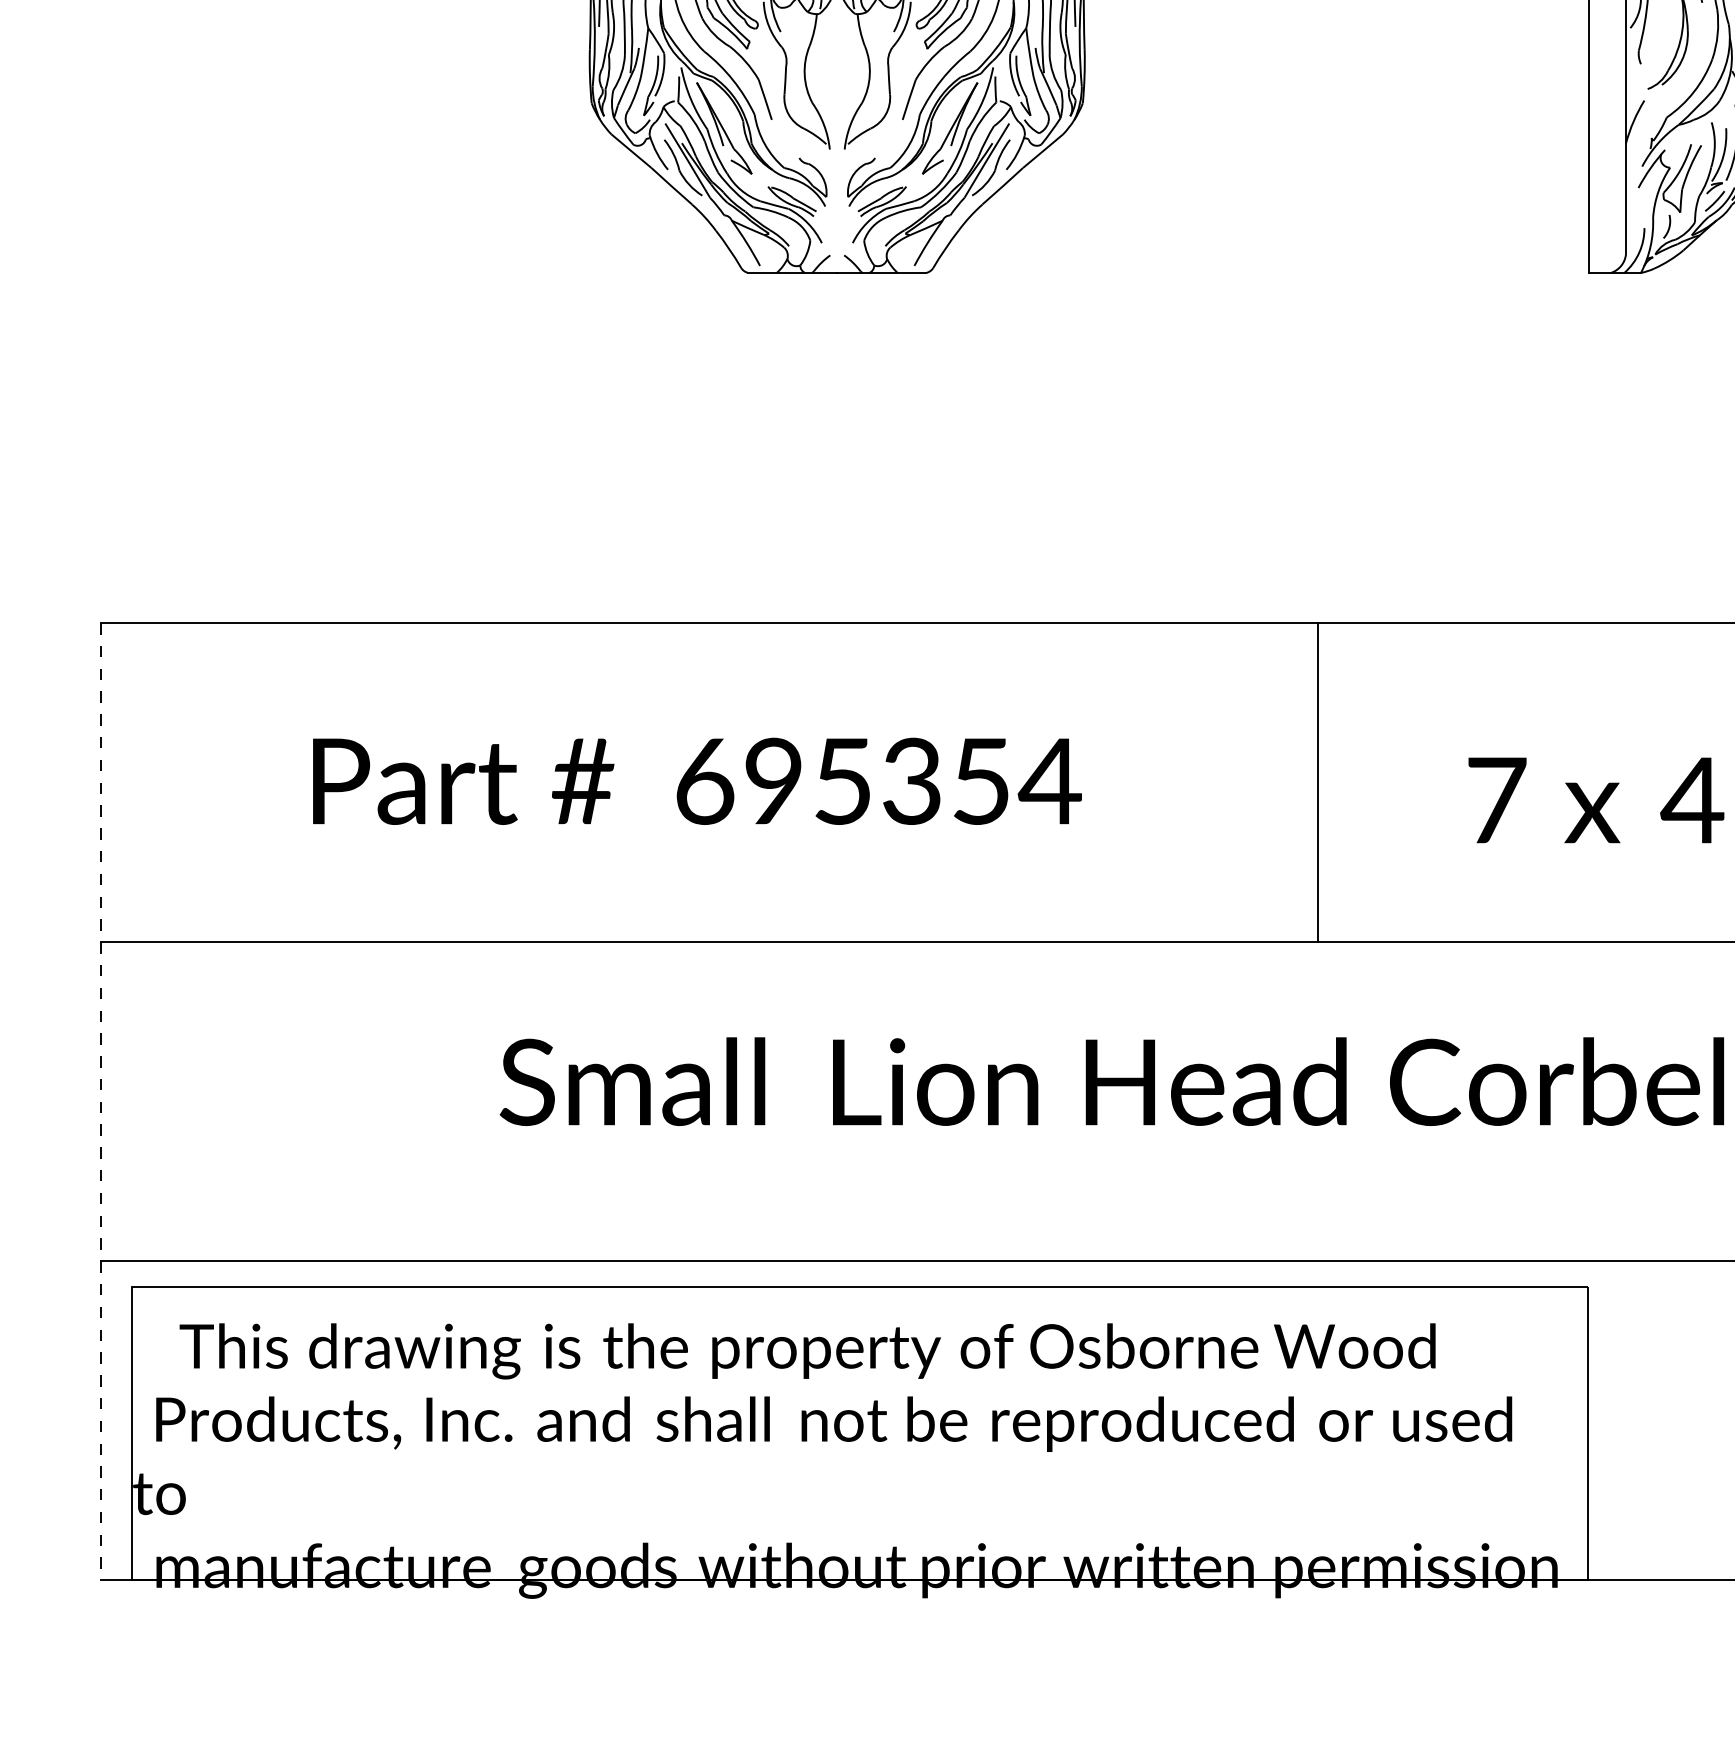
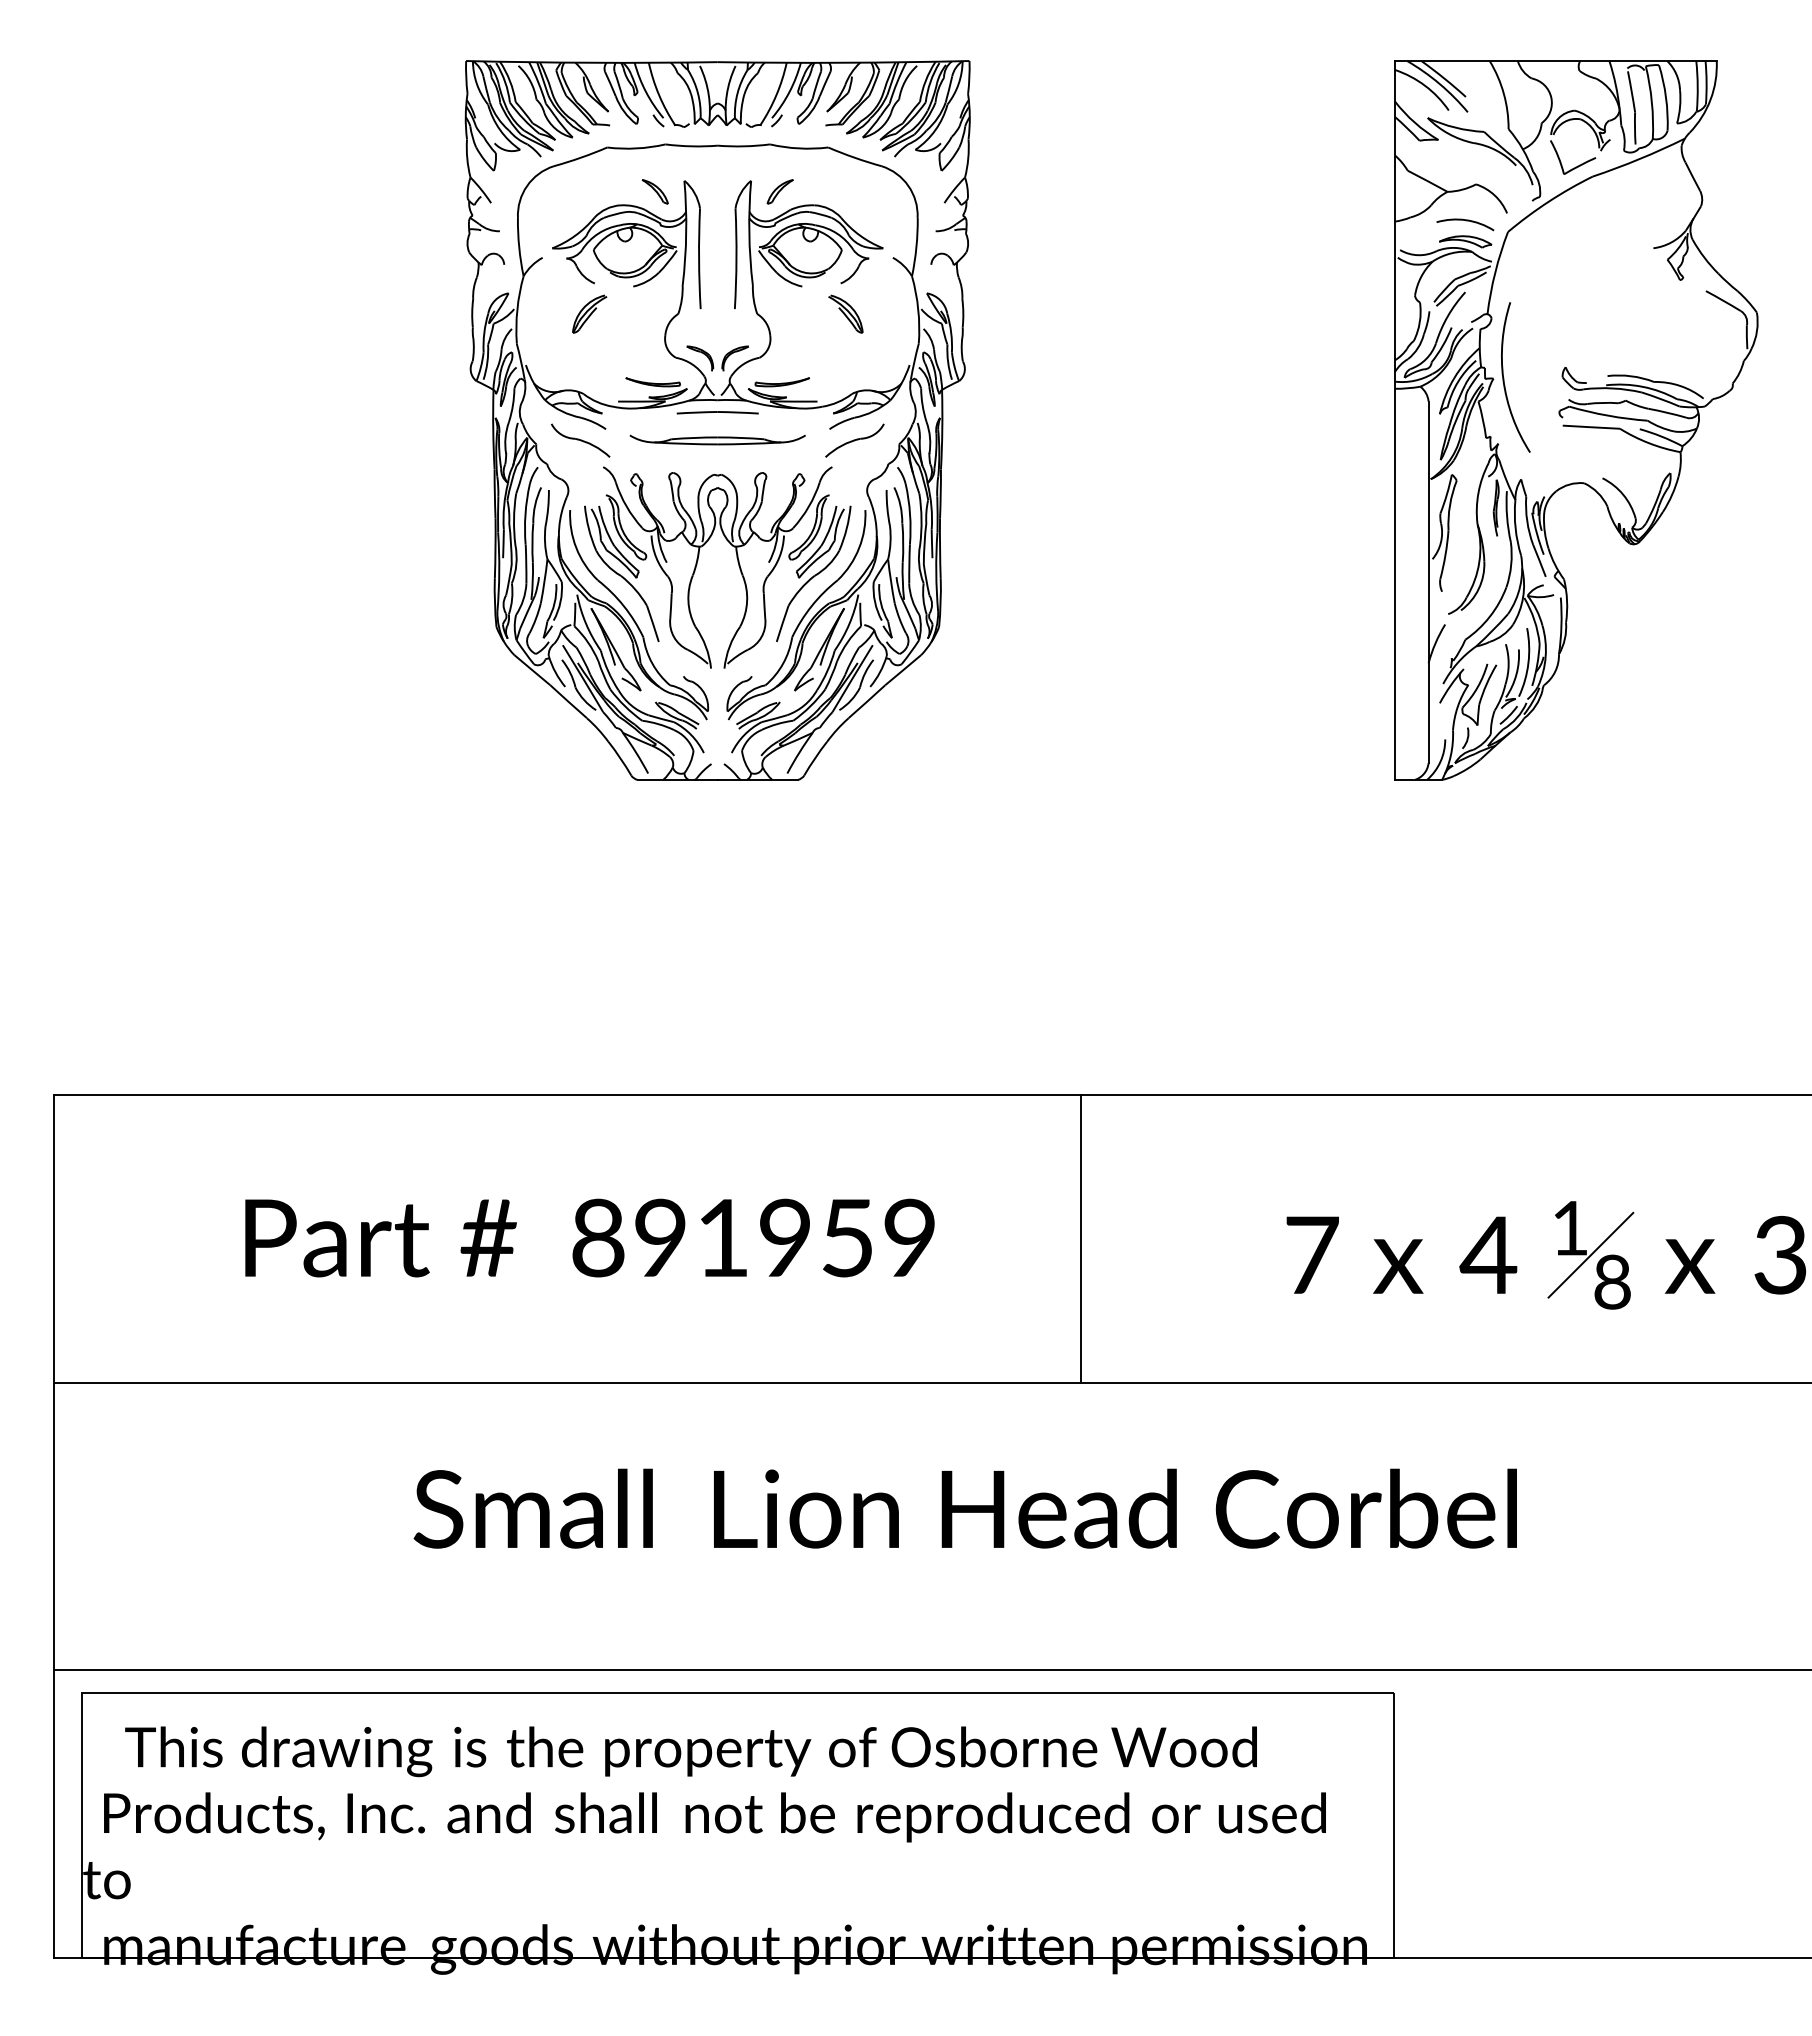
text: (879, 780) -> (755, 1237), 695354 -> 891959
line: (1318, 781) -> (1081, 1238), moved
line: (101, 1102) -> (54, 1527), dashed -> solid

